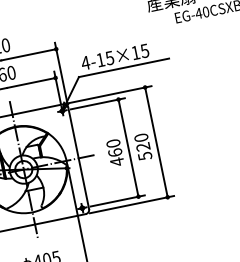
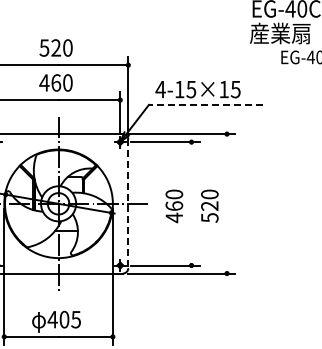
line: (123, 67) -> (205, 104), solid -> dashed
line: (156, 142) -> (227, 203), removed
line: (128, 147) -> (191, 203), removed
line: (78, 158) -> (128, 204), solid -> dashed

